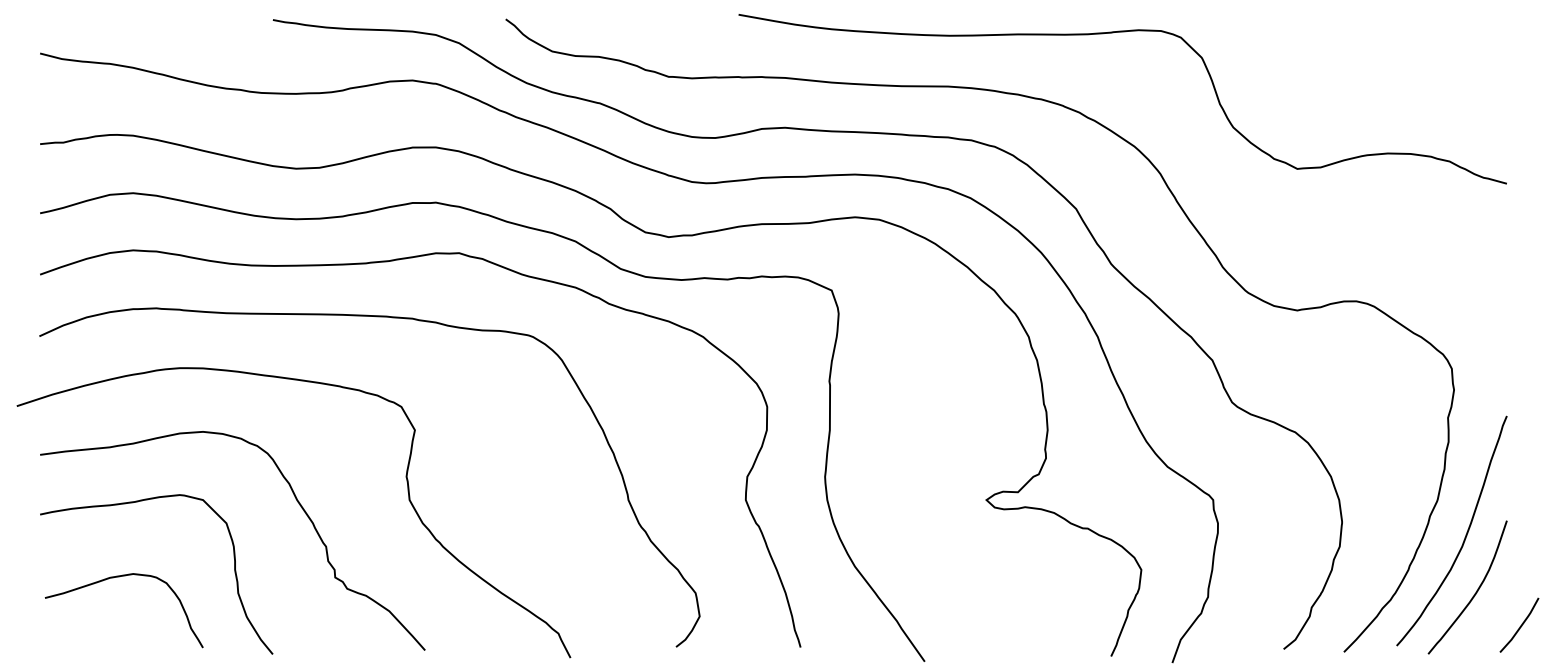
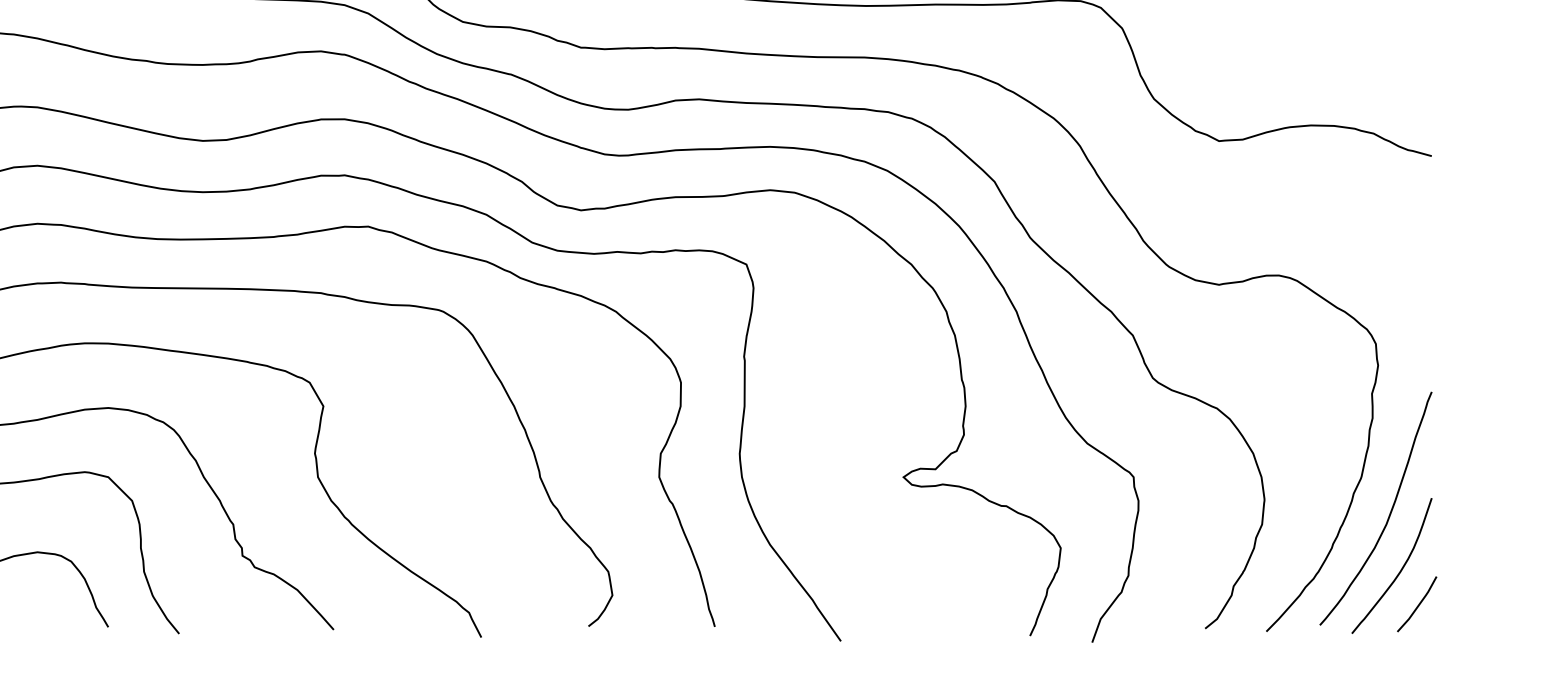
line: (1520, 625) -> (1418, 604), moved

